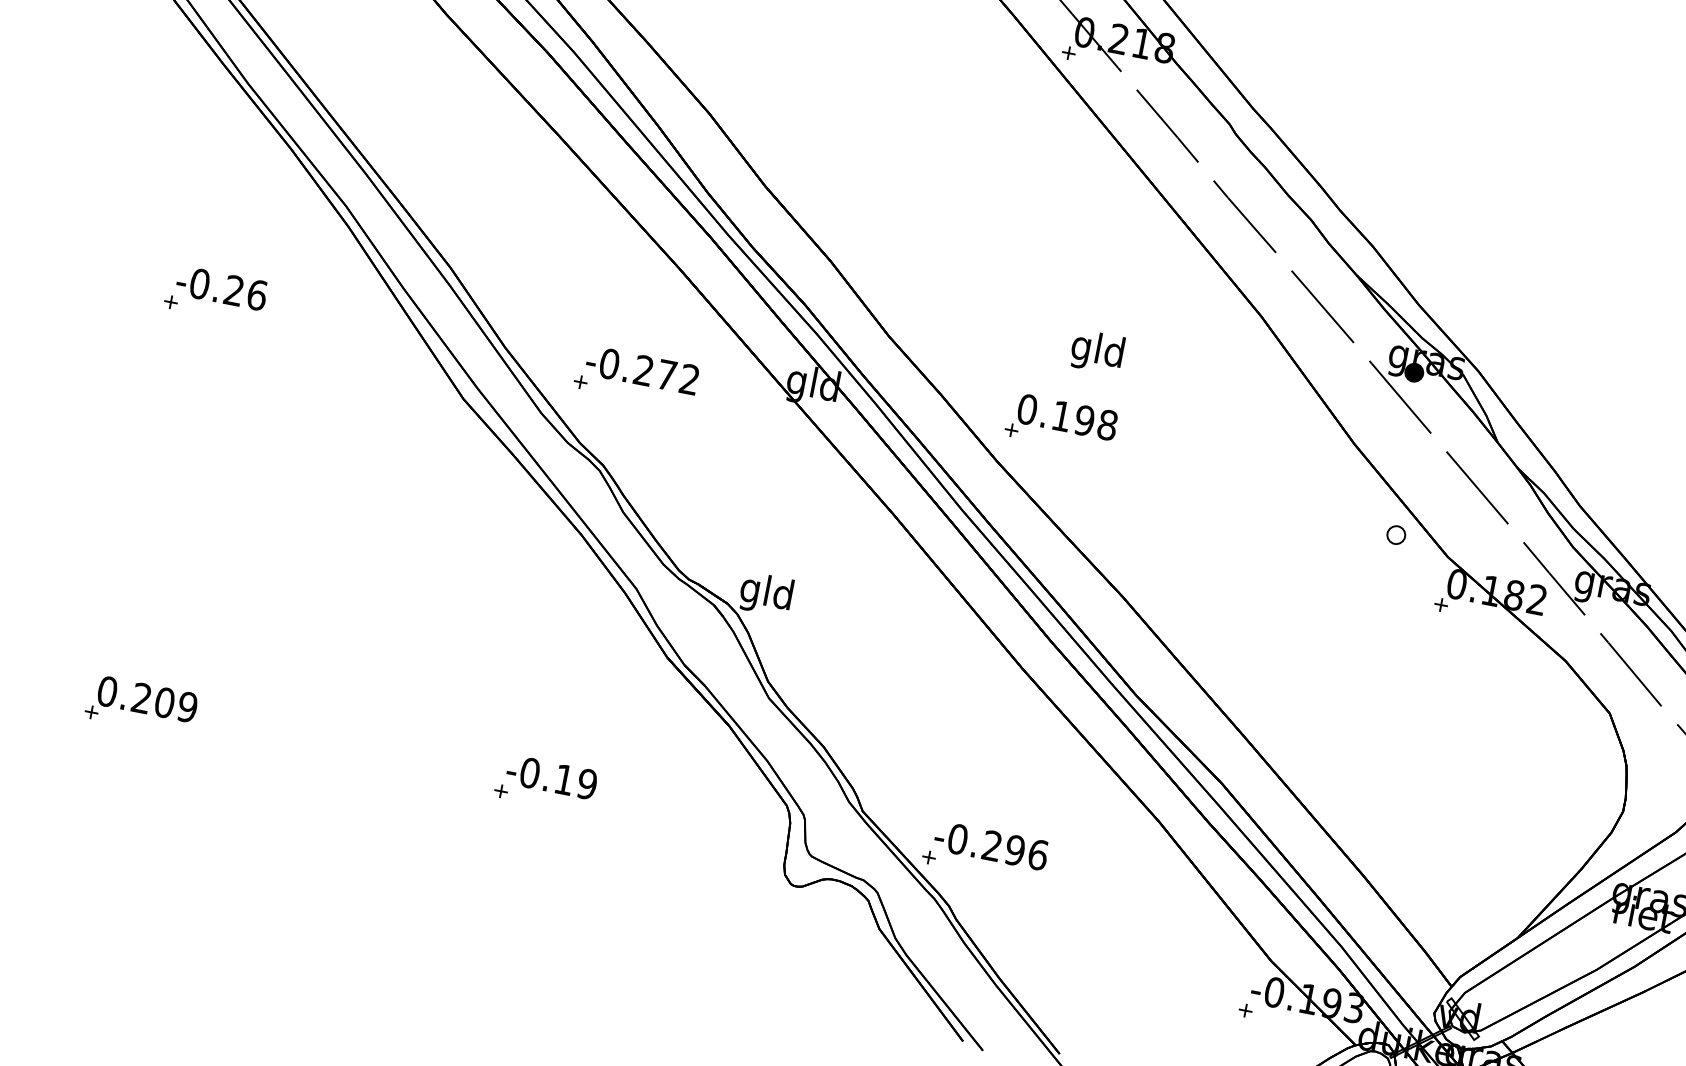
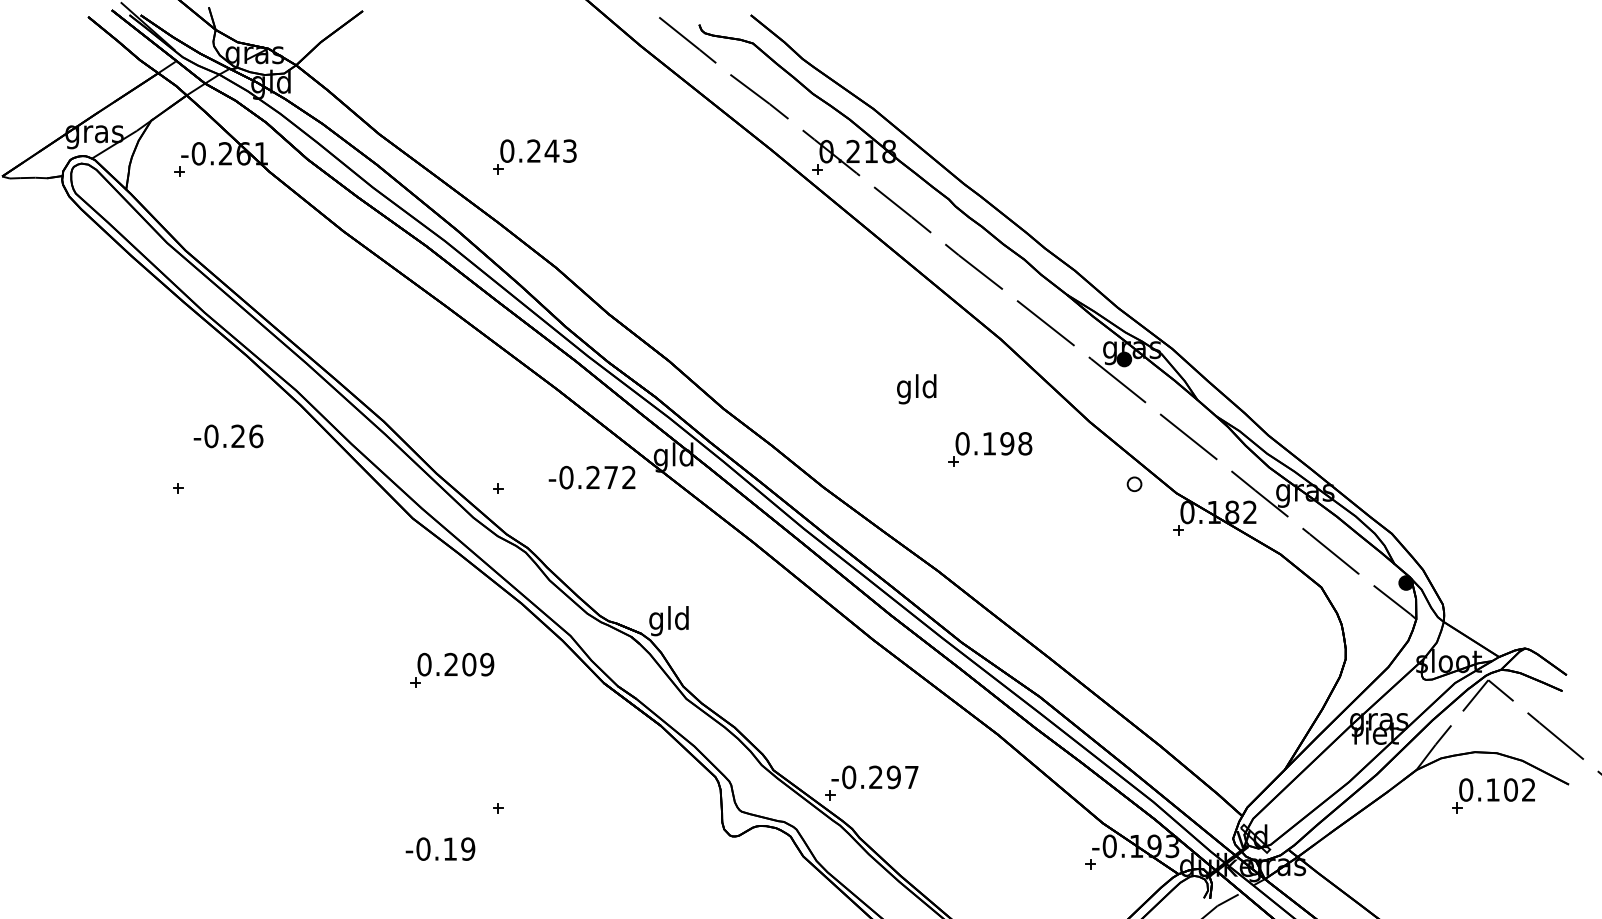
text: (221, 288) -> (228, 436), moved
text: (1096, 352) -> (916, 389), moved
text: (641, 370) -> (591, 477), moved
part: (1061, 423) -> (990, 449), moved
part: (142, 704) -> (452, 669), moved
text: (551, 776) -> (440, 848), moved
text: (1037, 855) -> (911, 777), -0.296 -> -0.297

